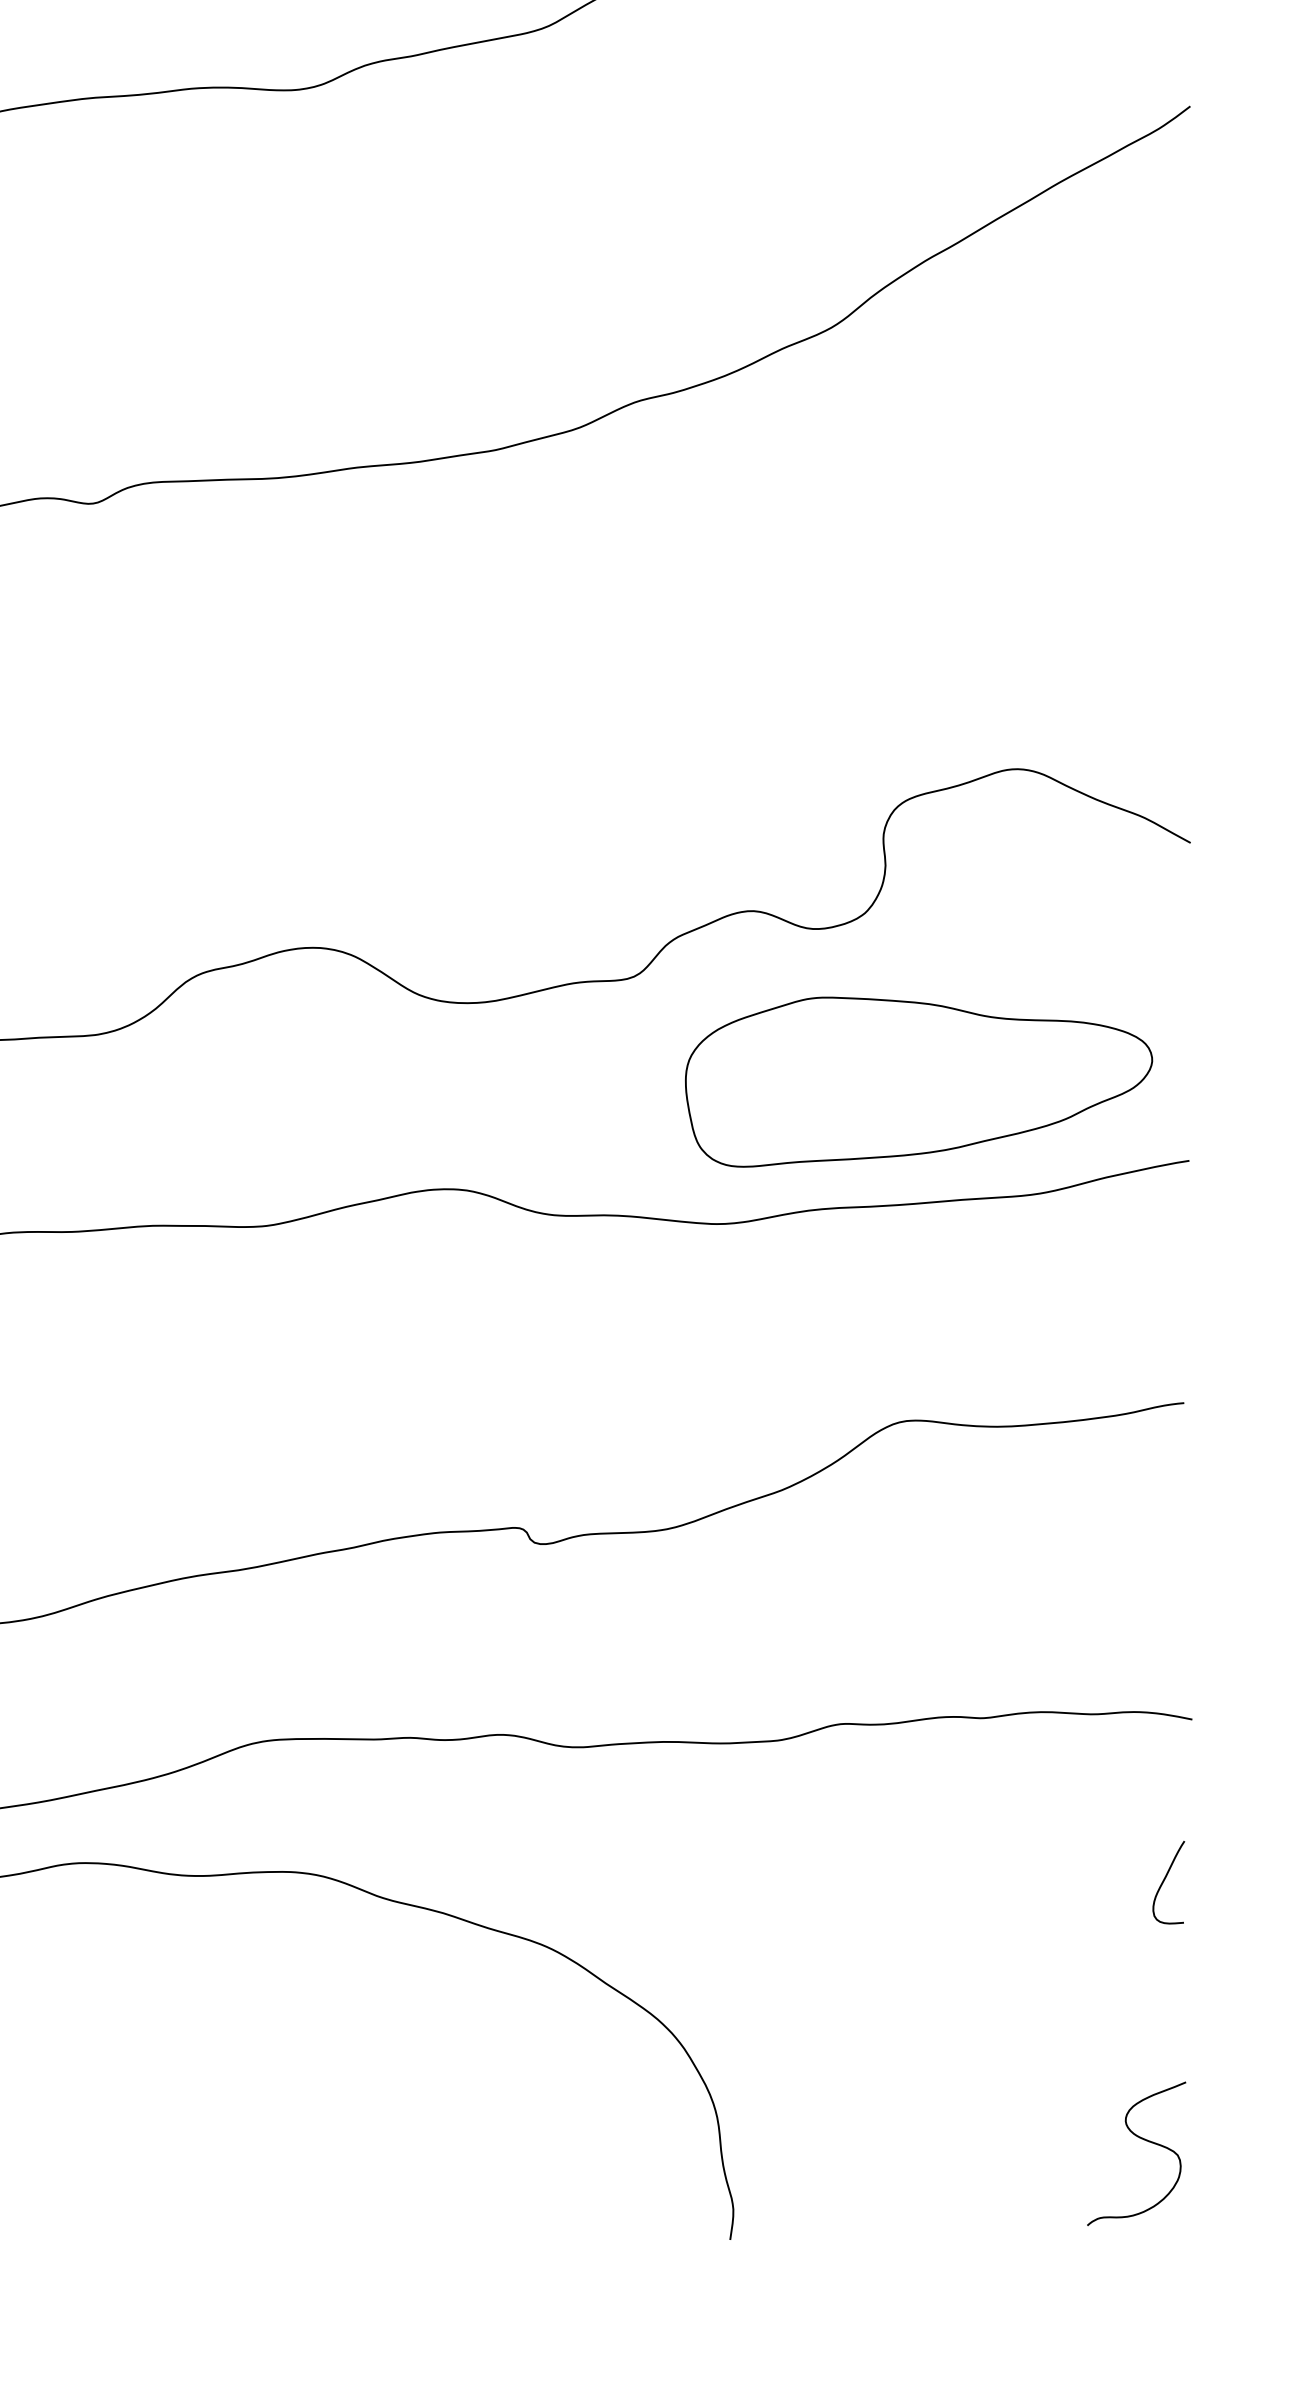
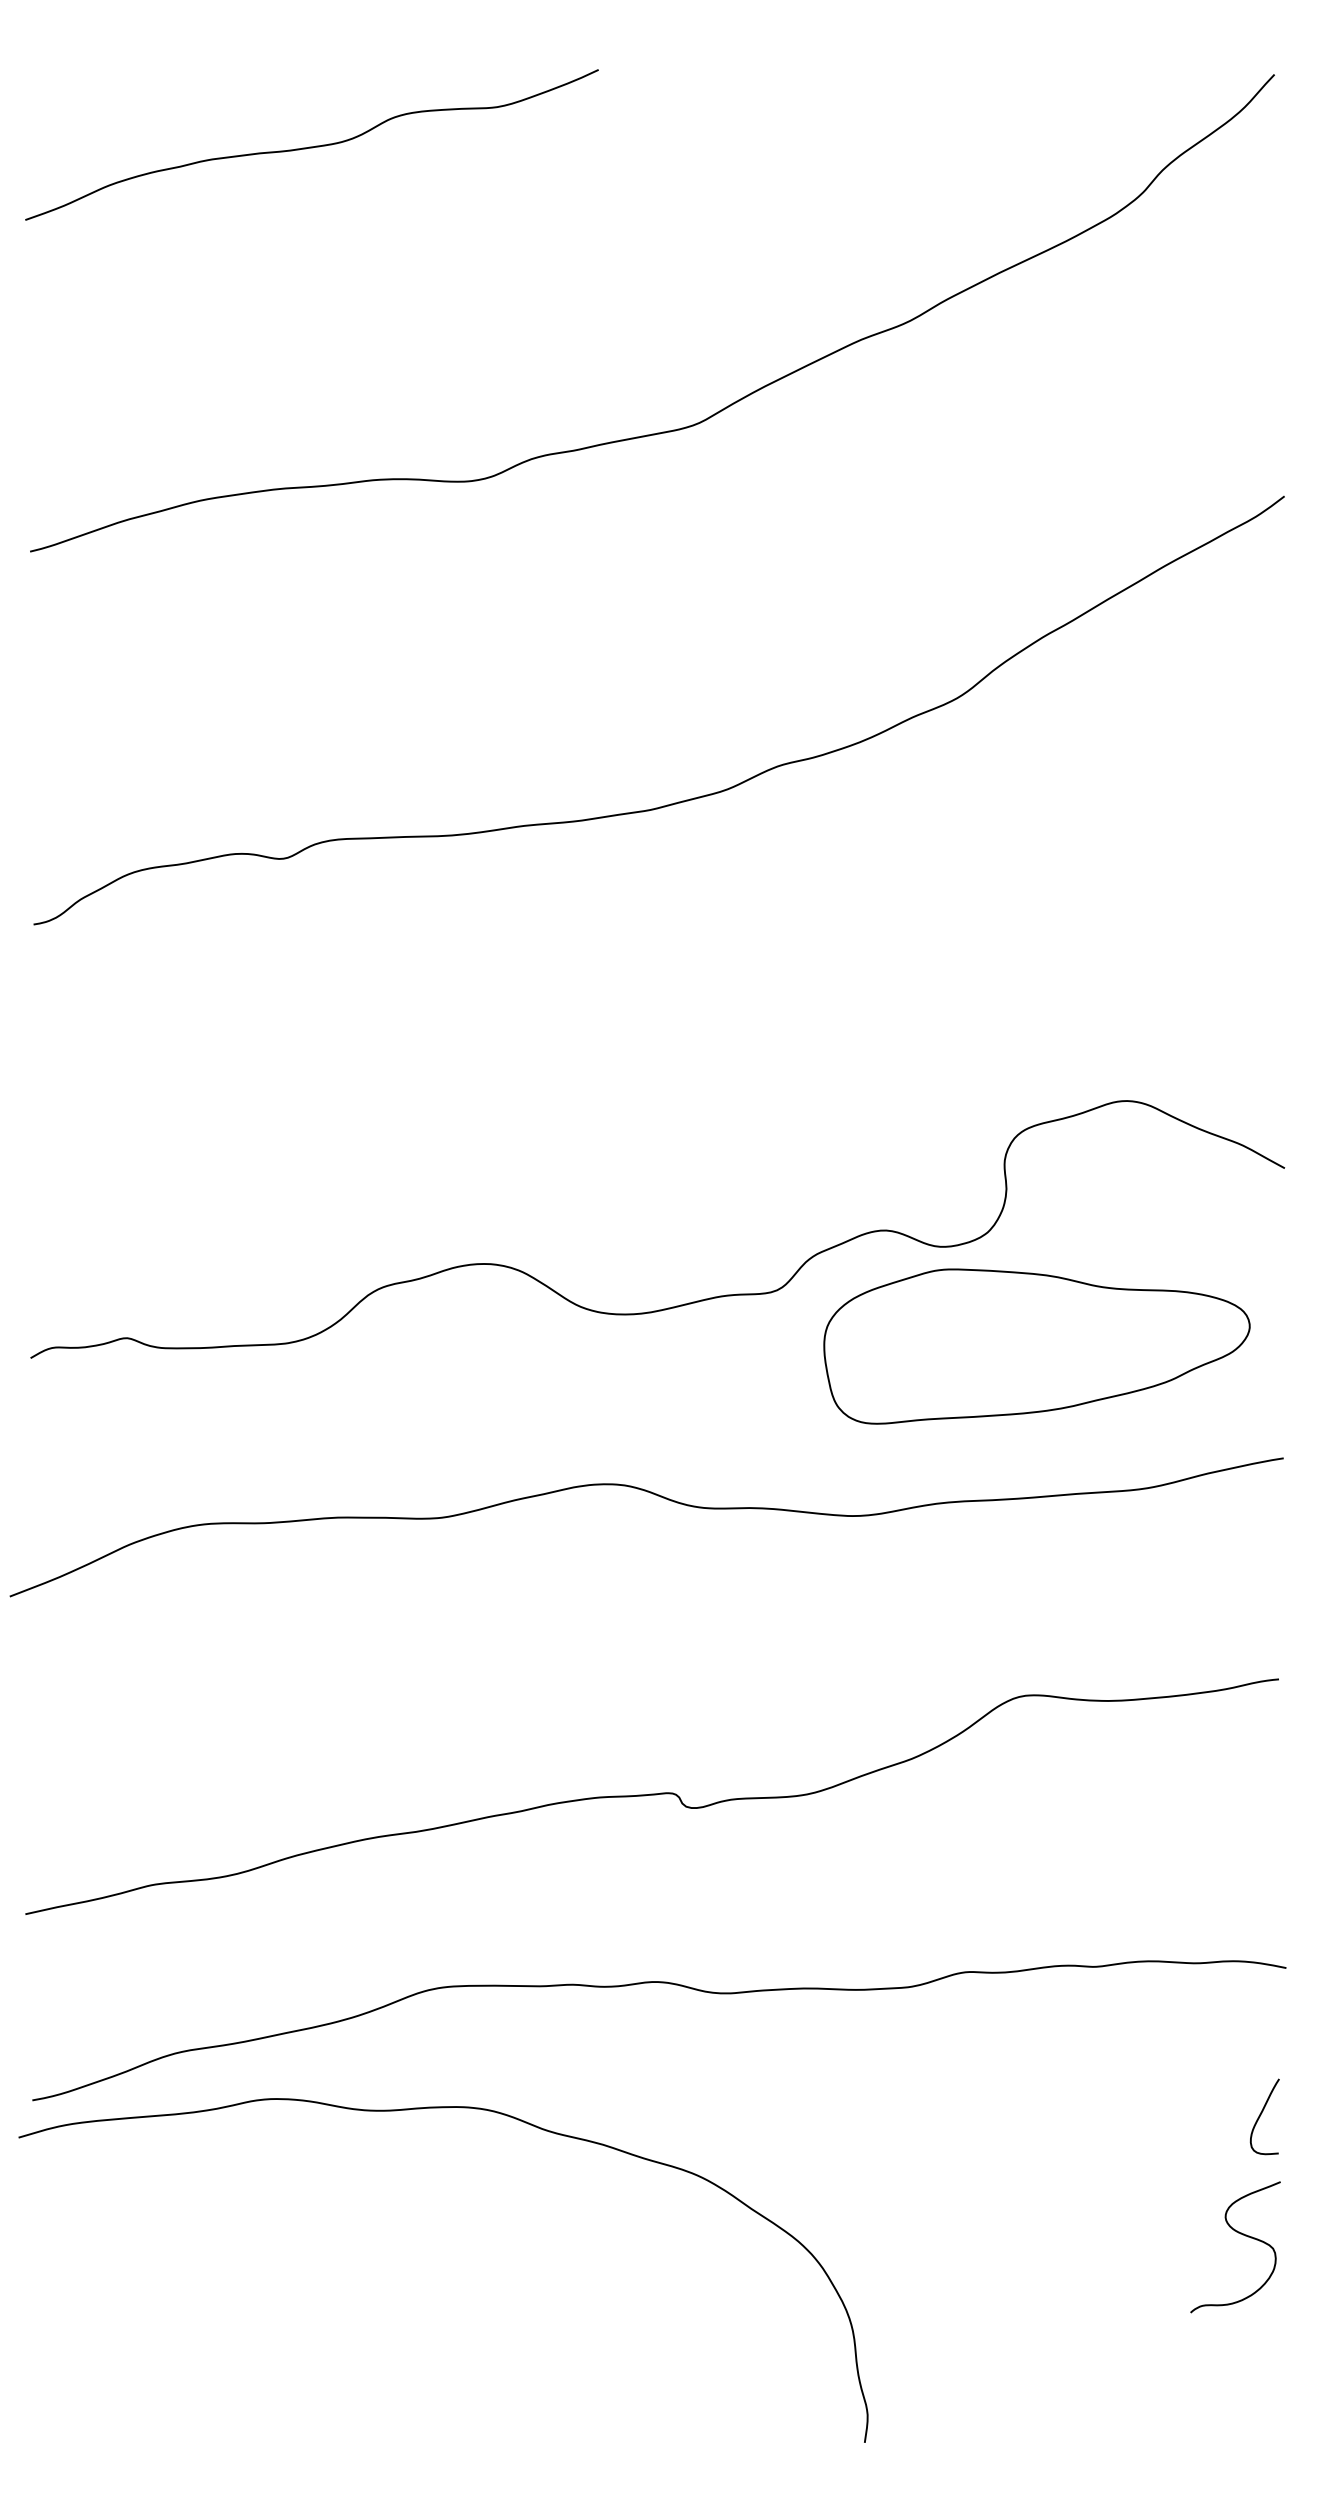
part: (918, 1082) -> (1036, 1346), moved
curve: (1144, 2140) -> (1242, 2235), moved

